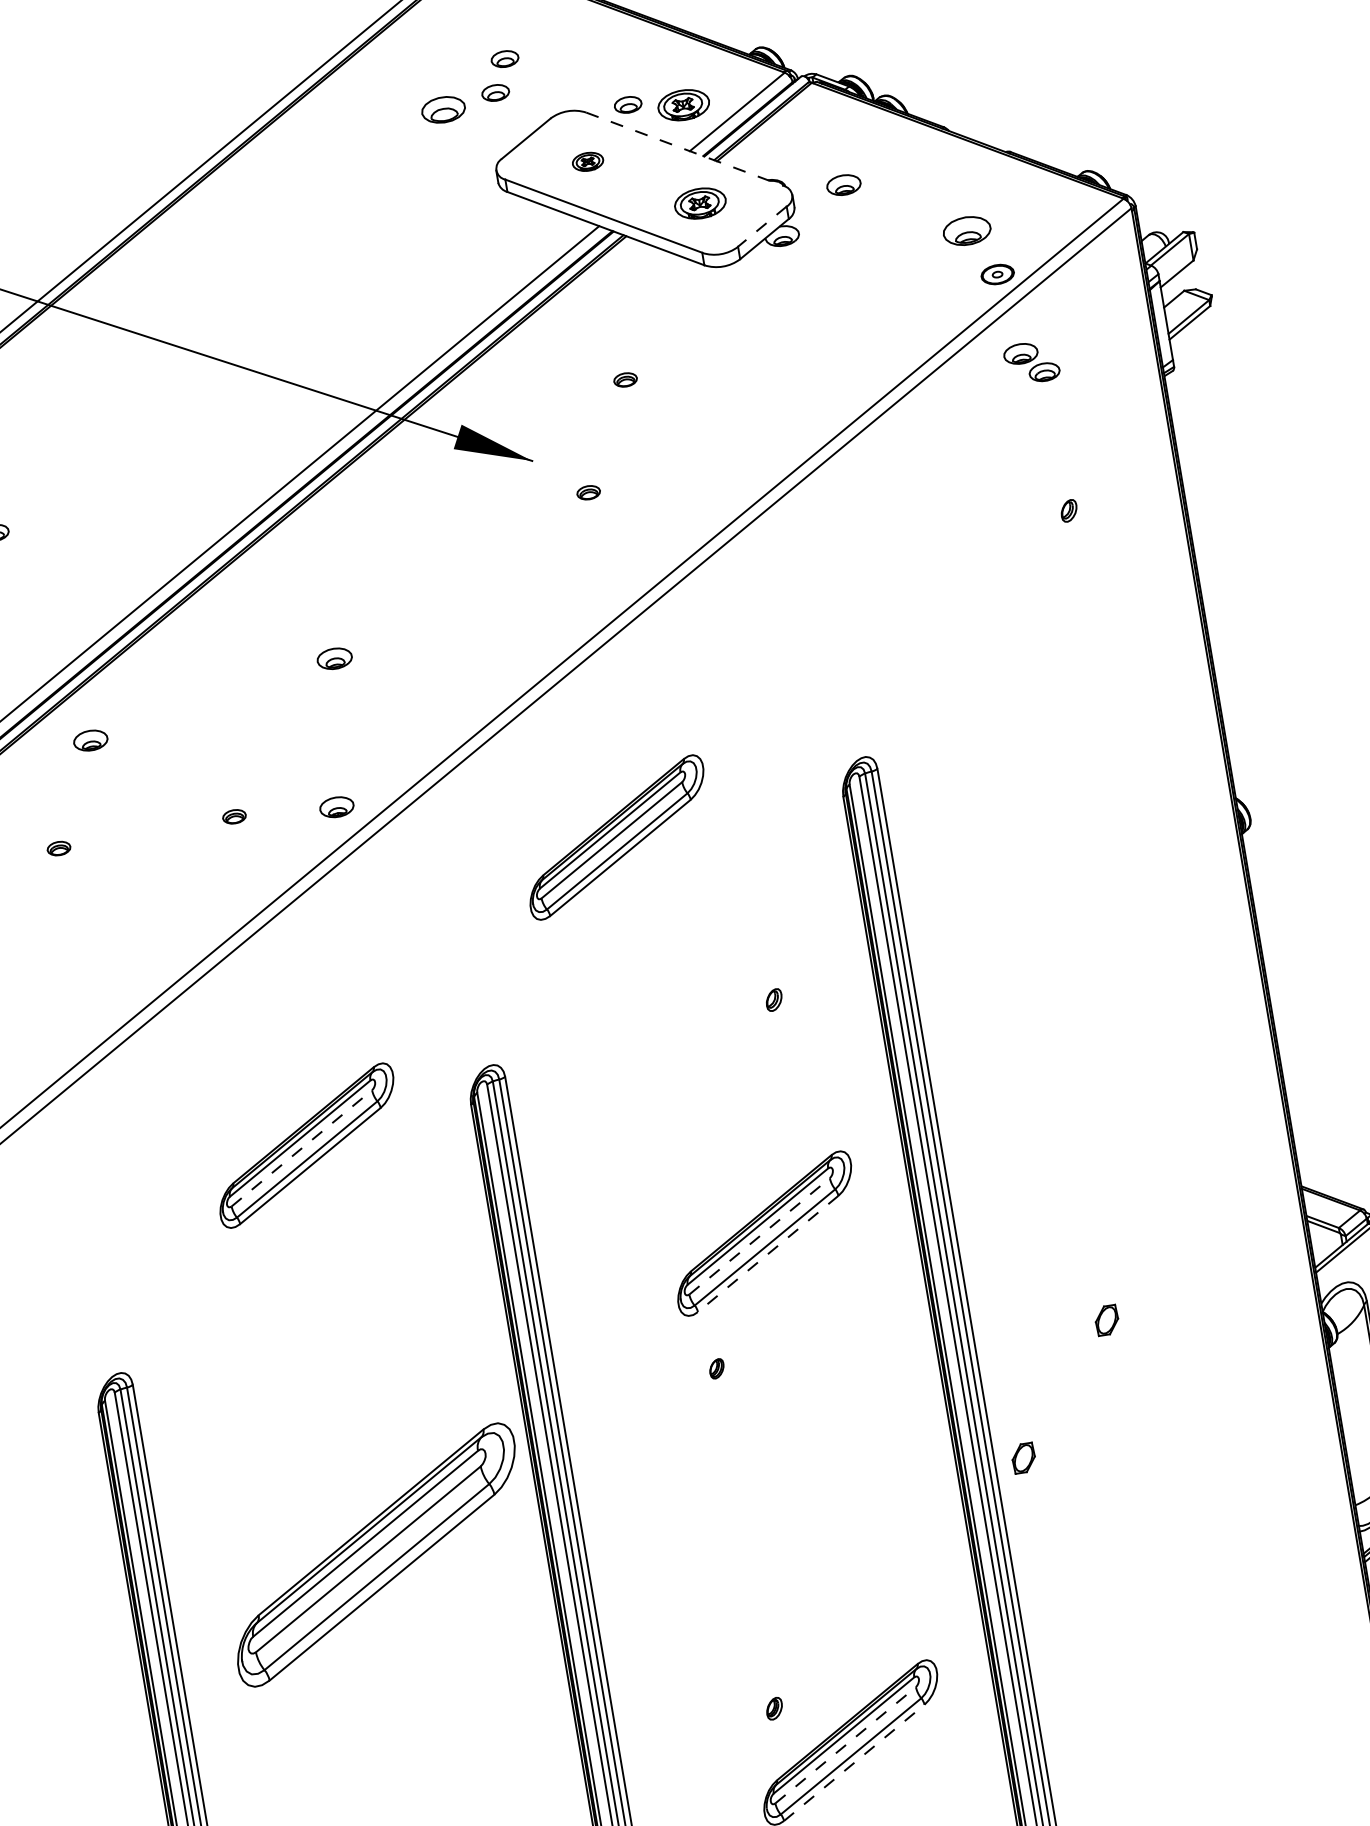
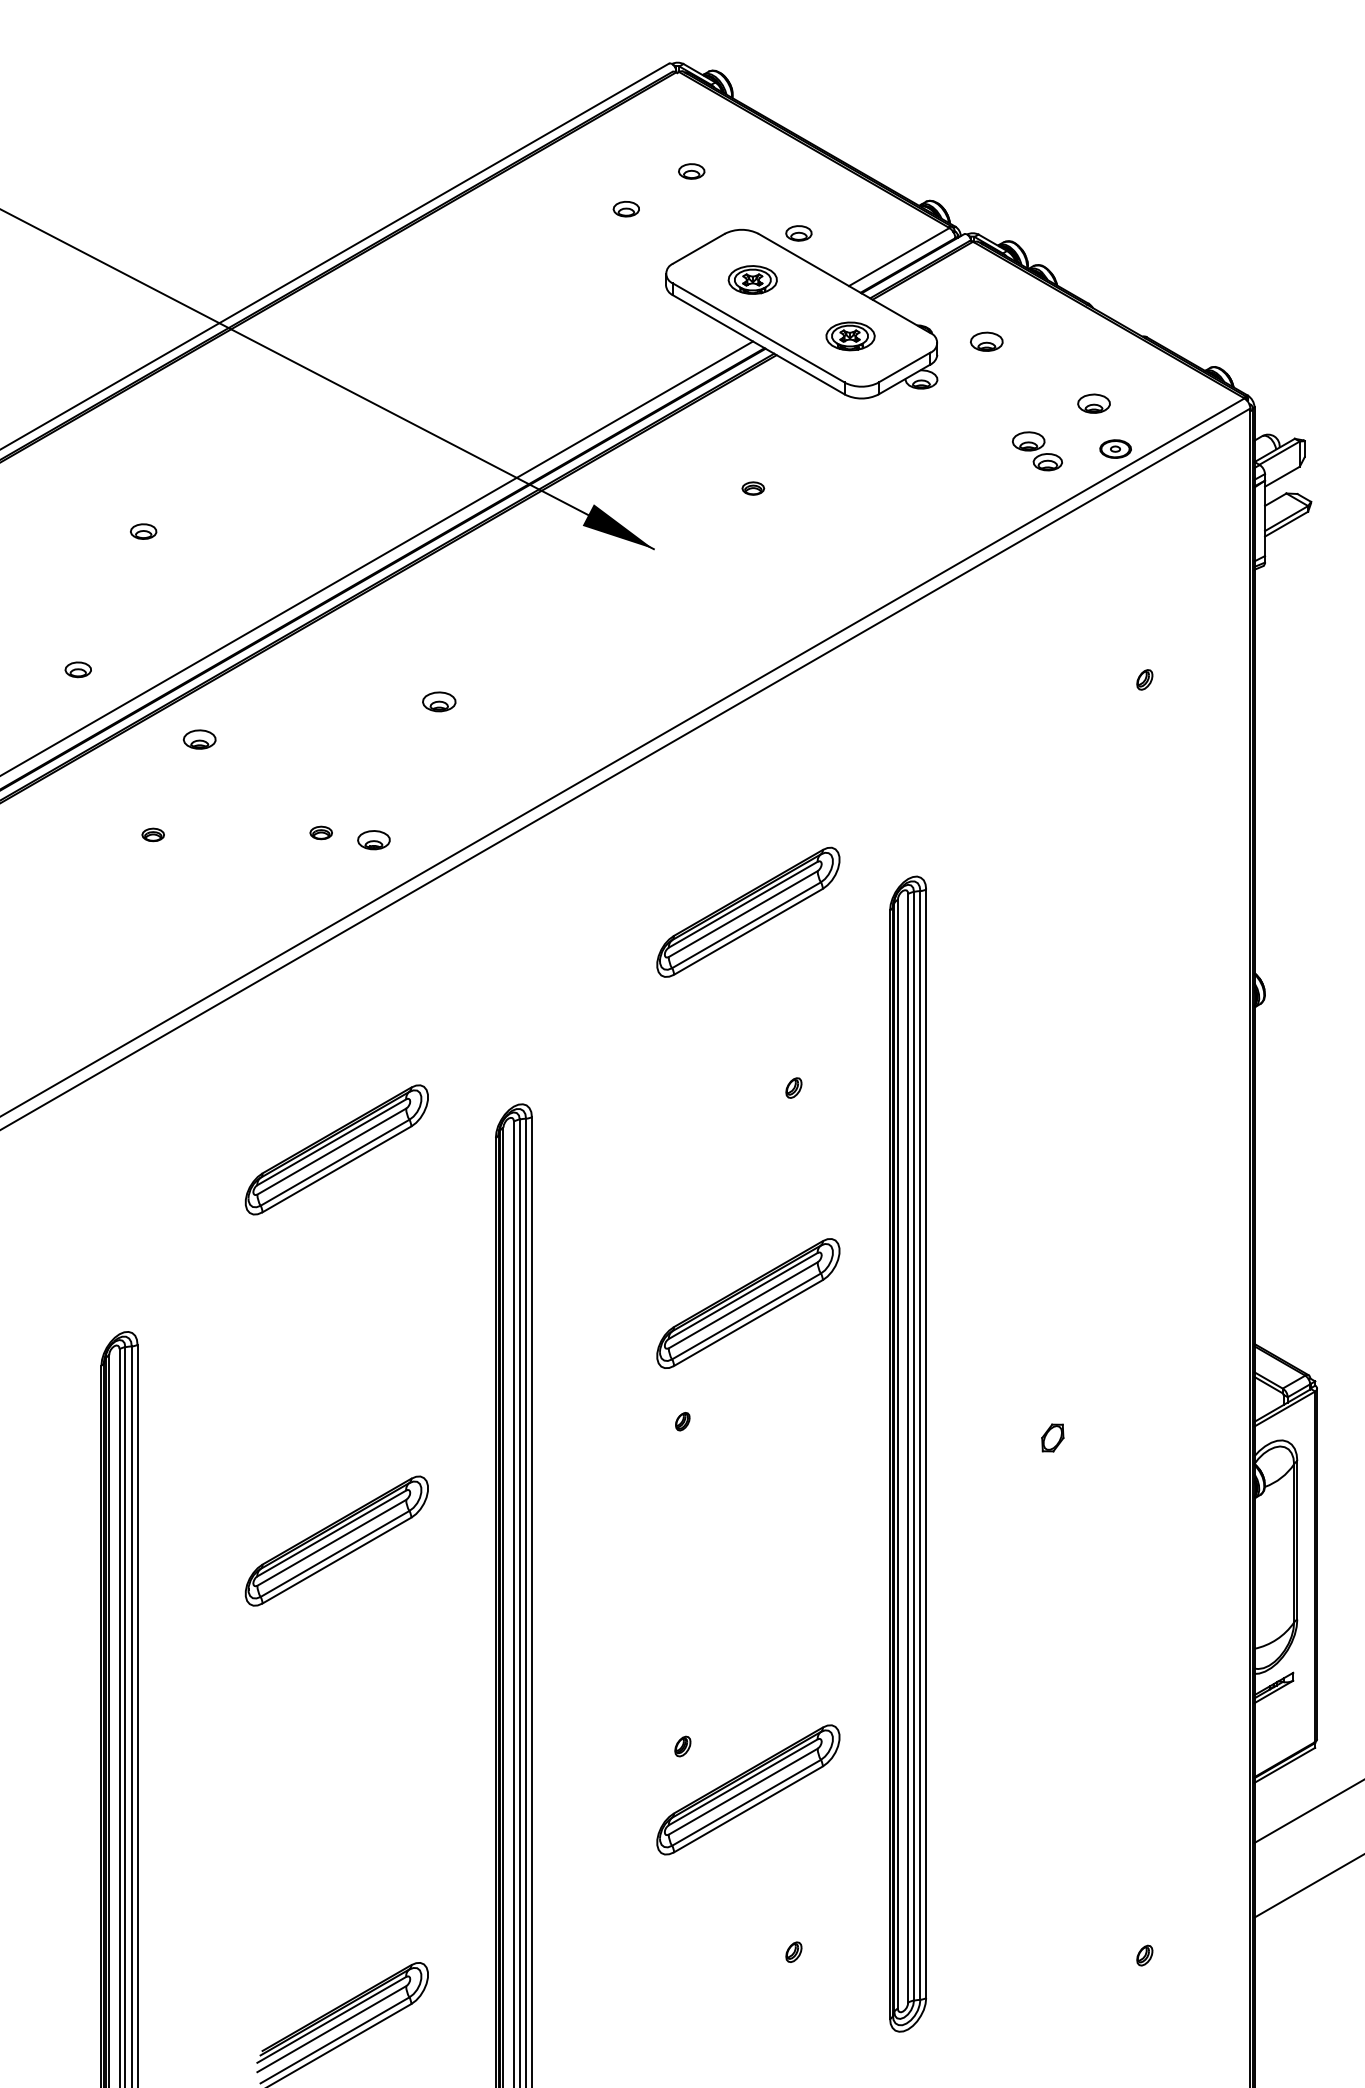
part: (495, 93) -> (677, 201), removed
part: (683, 105) -> (850, 242), removed
part: (442, 110) -> (625, 209), size x0.62
line: (684, 149) -> (844, 283), dashed -> solid
part: (587, 161) -> (752, 279), size x1.67
line: (762, 226) -> (904, 367), dashed -> solid
part: (966, 230) -> (1093, 403), size x0.71
part: (1031, 362) -> (1037, 451), moved
part: (588, 492) -> (701, 587), removed
part: (336, 807) -> (373, 840), moved
part: (616, 836) -> (748, 911), moved
line: (301, 1148) -> (331, 1151), dashed -> solid
line: (759, 1236) -> (743, 1305), dashed -> solid
line: (768, 1254) -> (748, 1323), dashed -> solid
part: (1023, 1457) -> (953, 1552), removed
part: (375, 1554) -> (336, 1540), size x0.62
line: (845, 1745) -> (743, 1791), dashed -> solid
line: (854, 1762) -> (748, 1809), dashed -> solid

